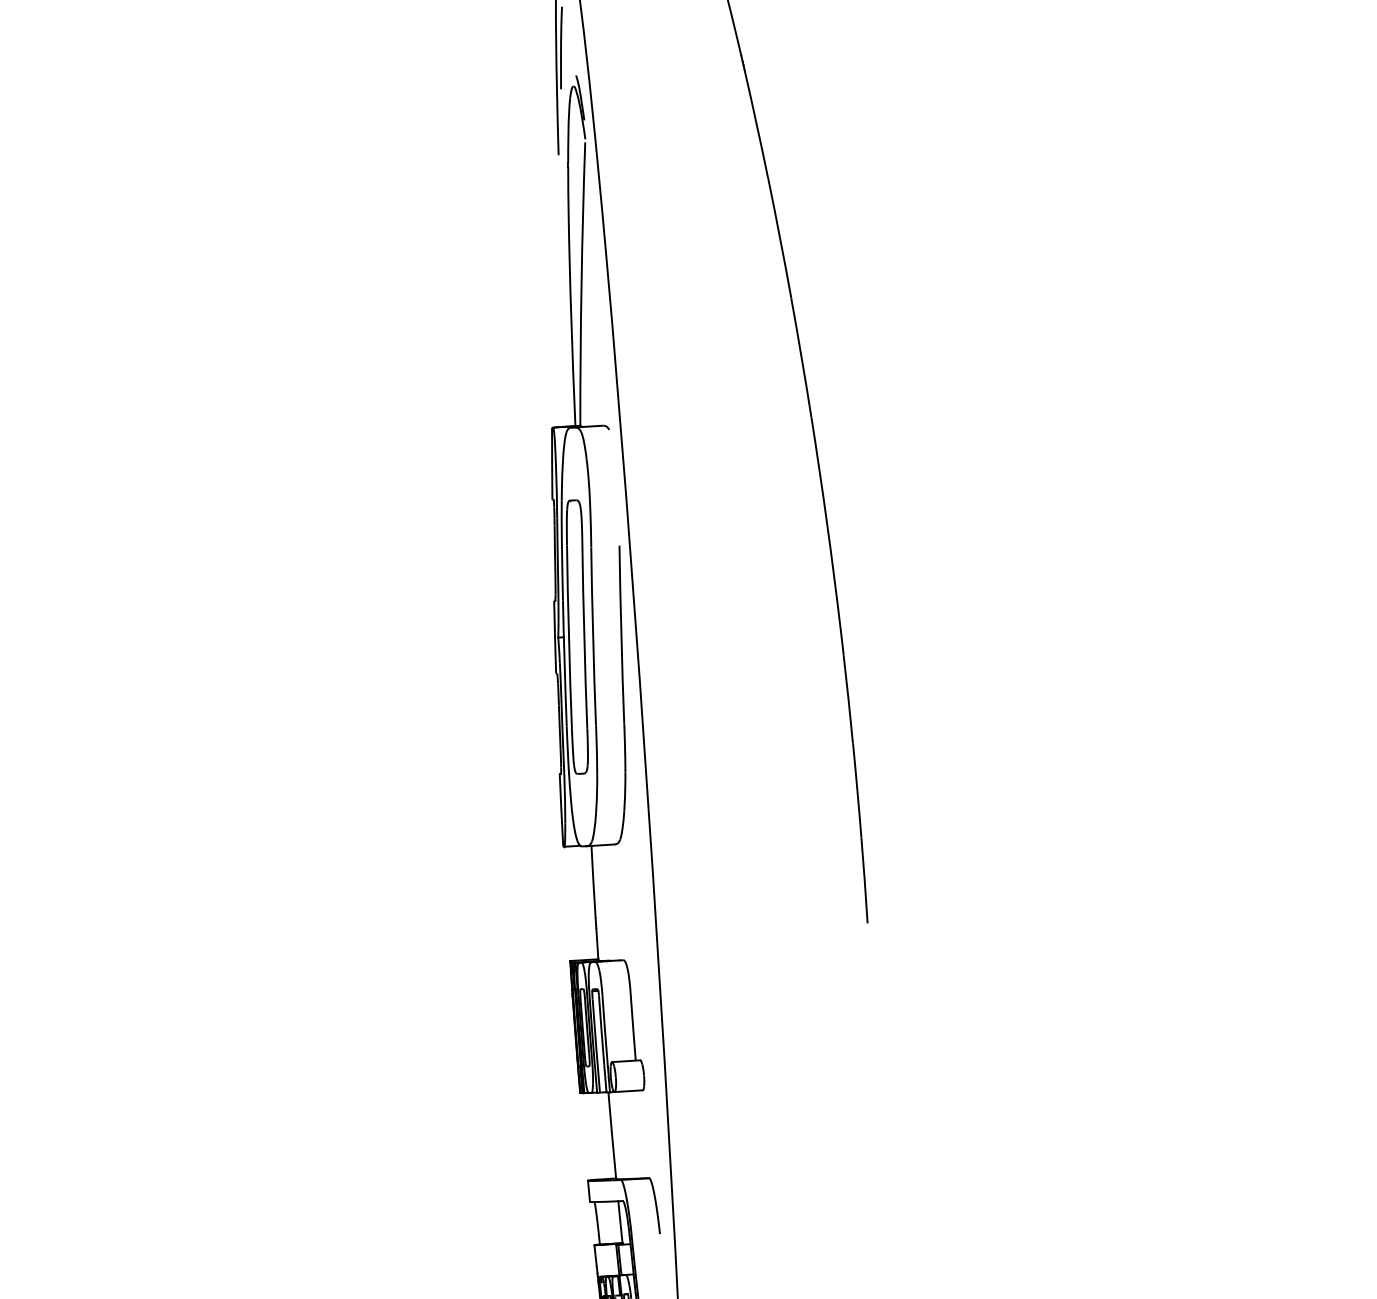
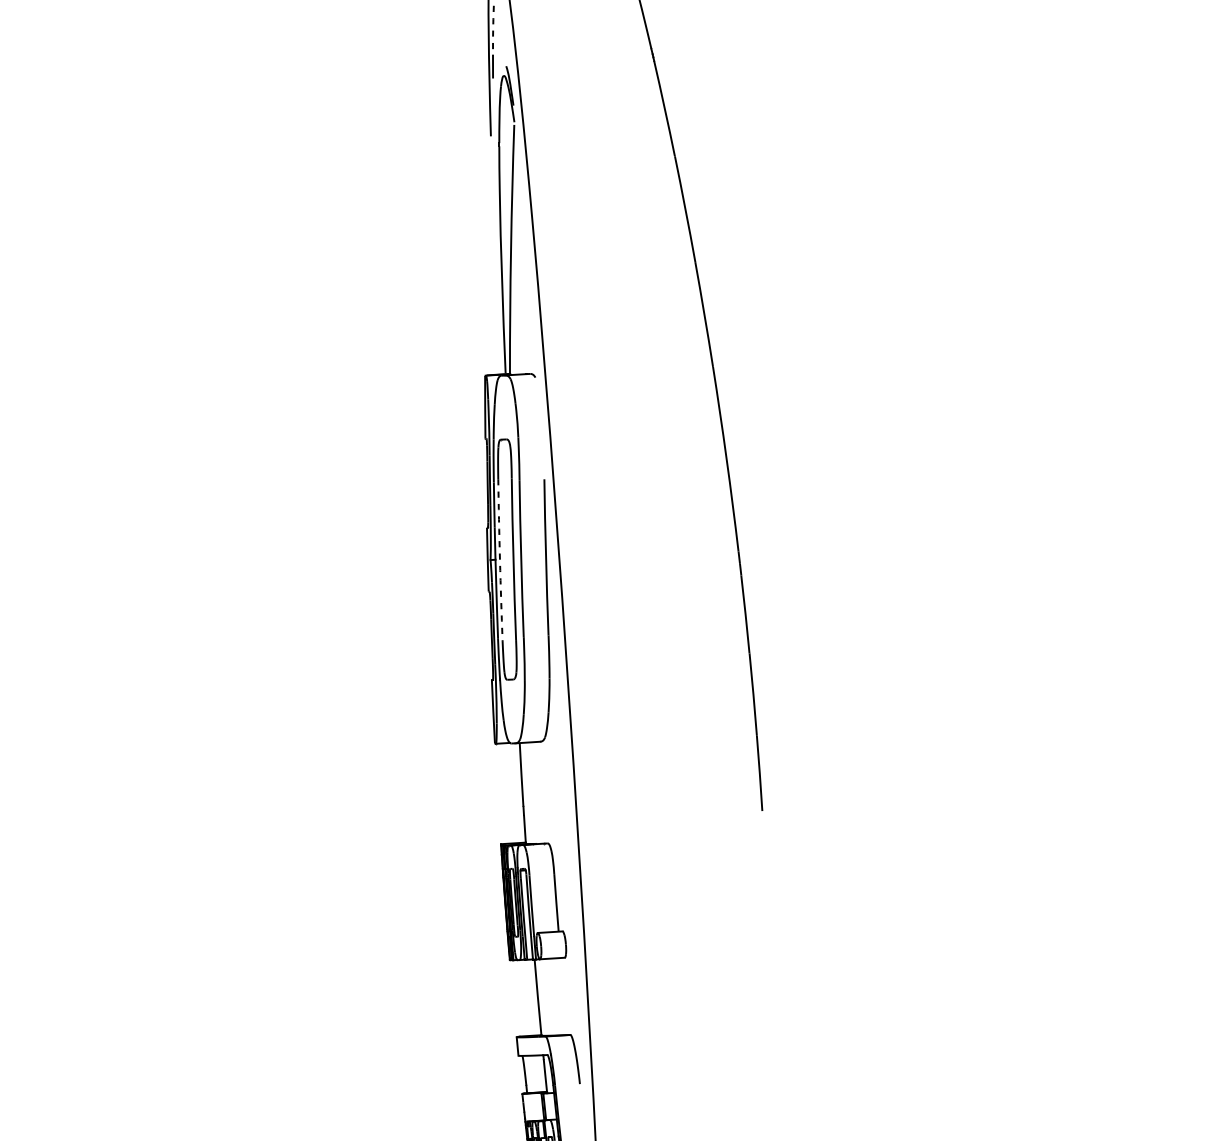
line: (561, 34) -> (493, 30), solid -> dashed
arc: (568, 637) -> (499, 559), solid -> dashed

